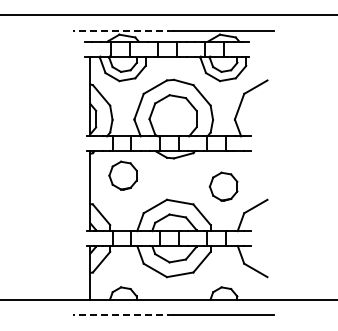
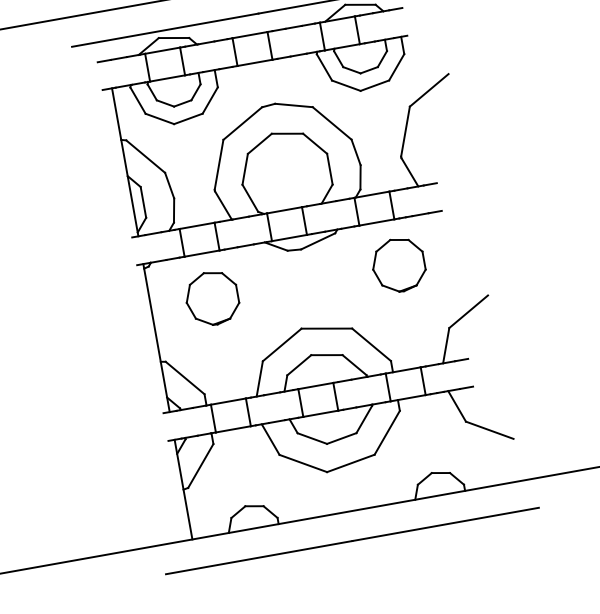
line: (123, 31) -> (165, 30), dashed -> solid
part: (223, 186) -> (398, 264), moved
line: (123, 315) -> (259, 557), dashed -> solid

